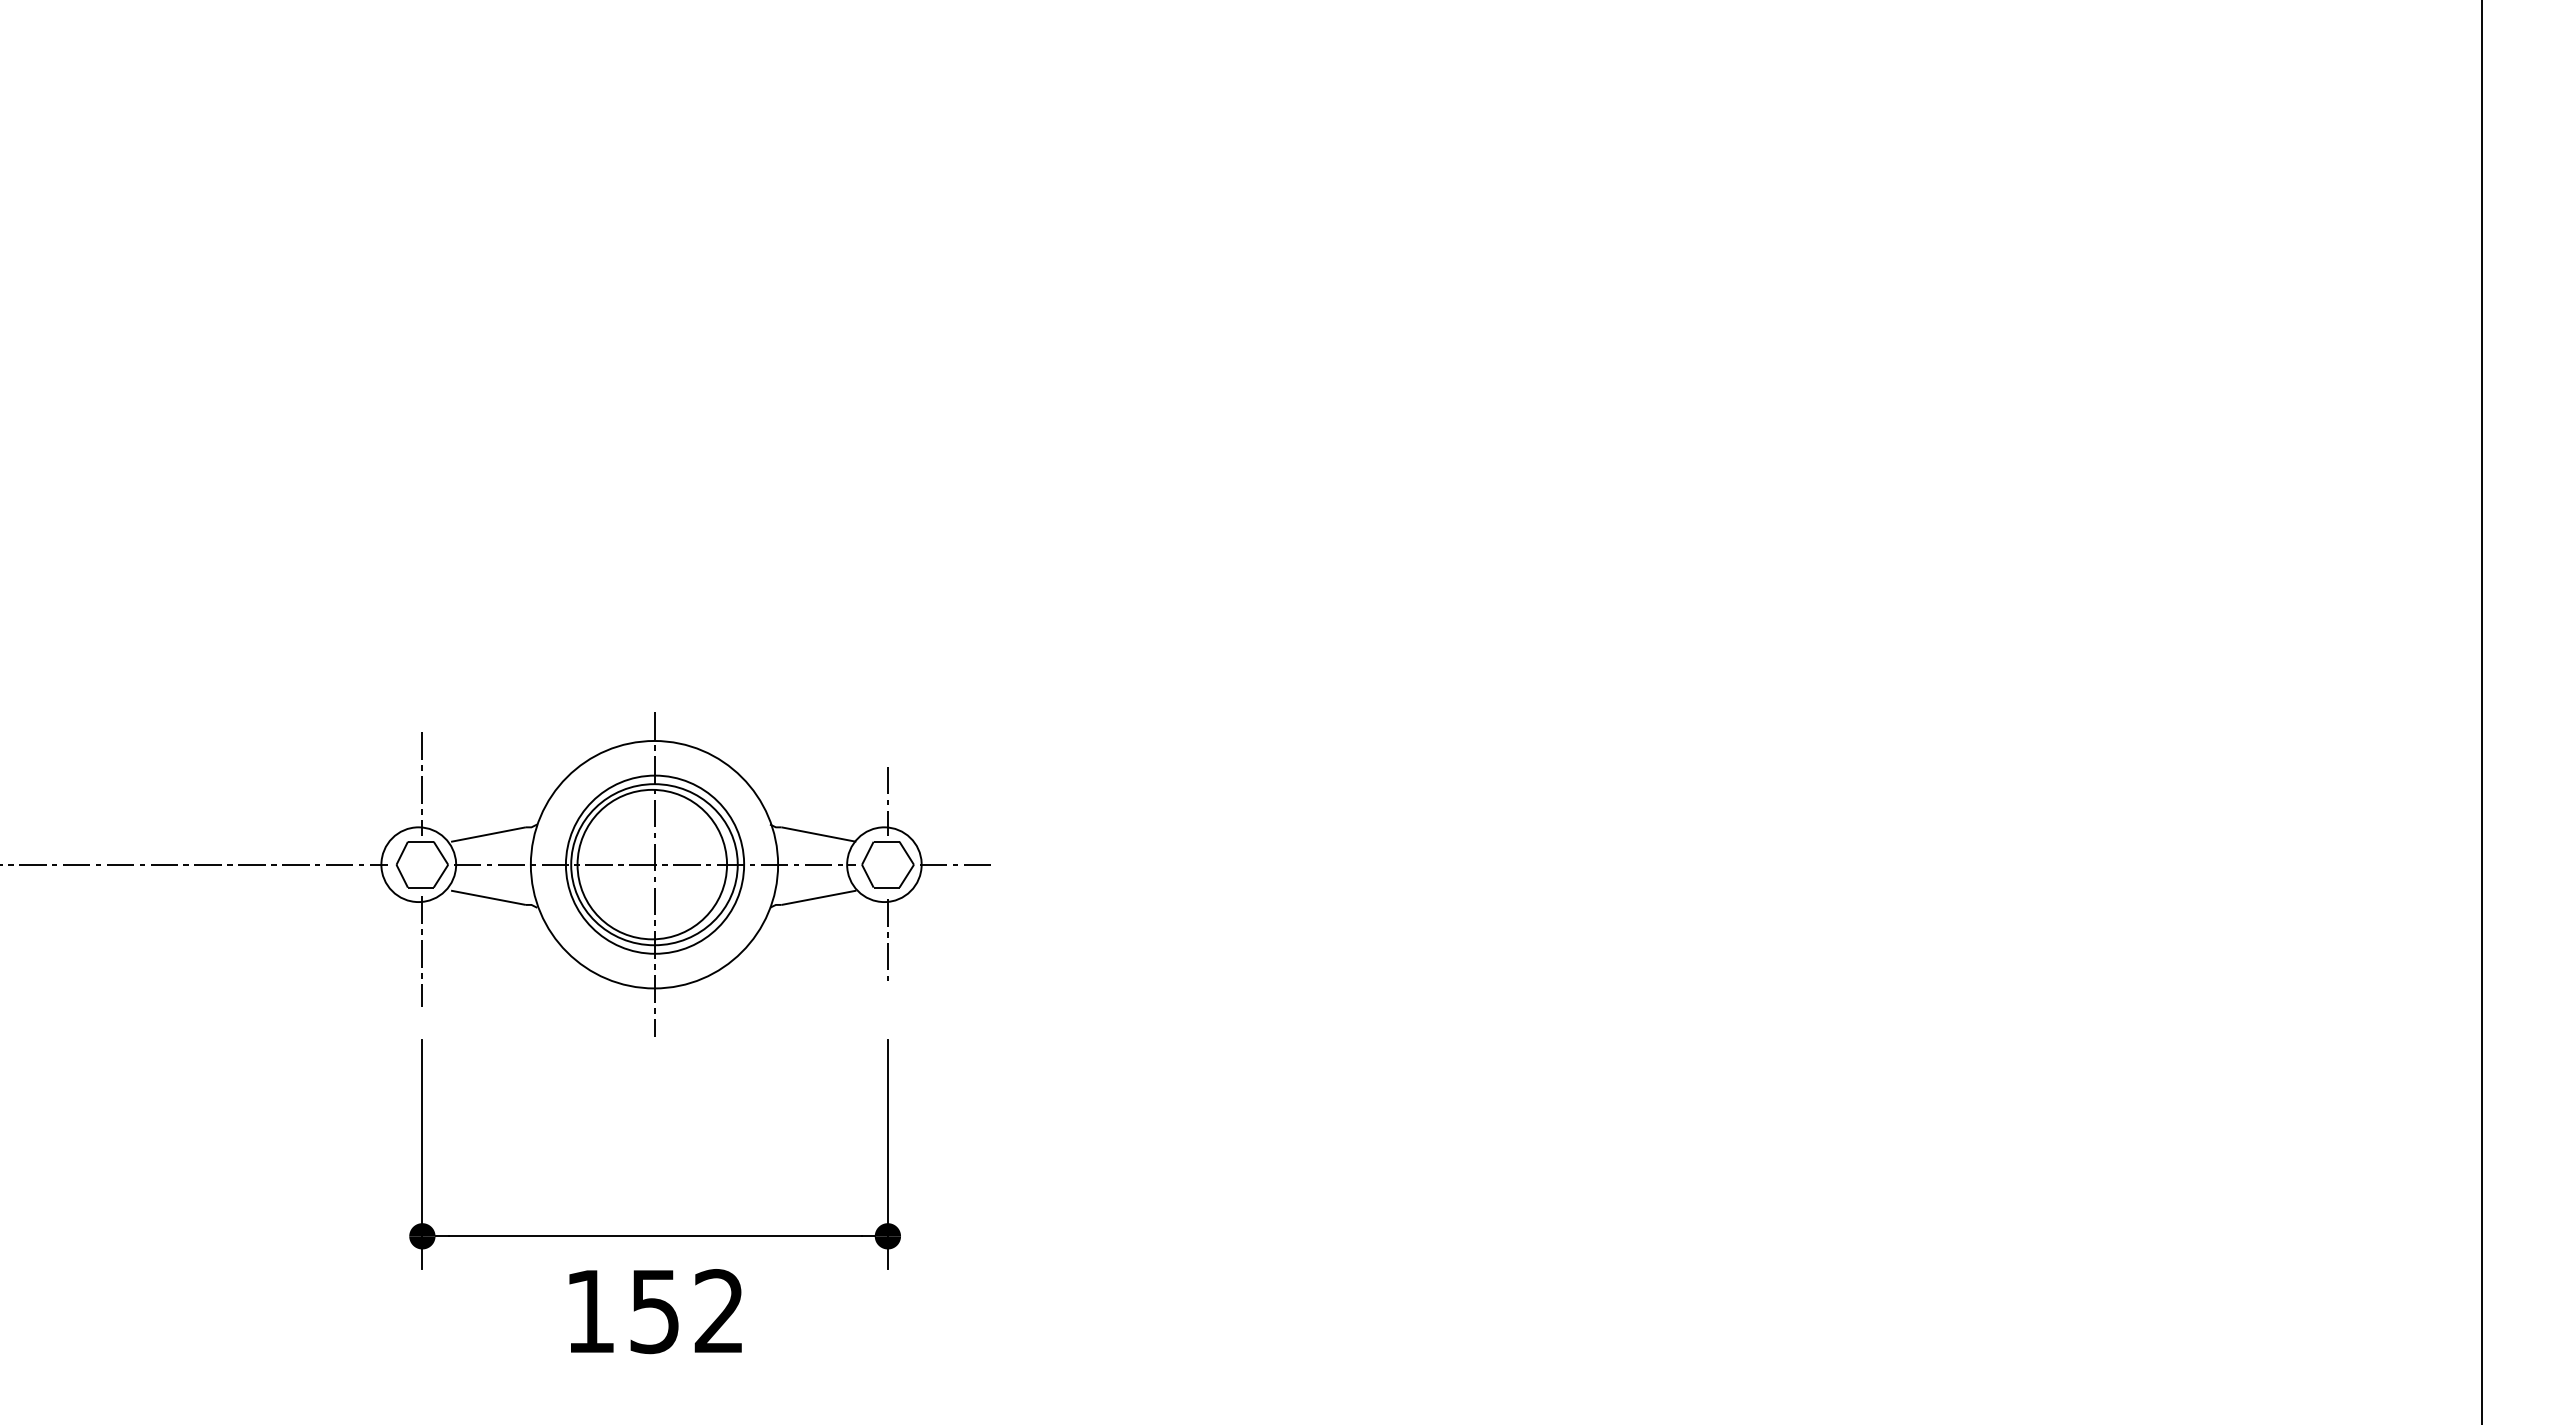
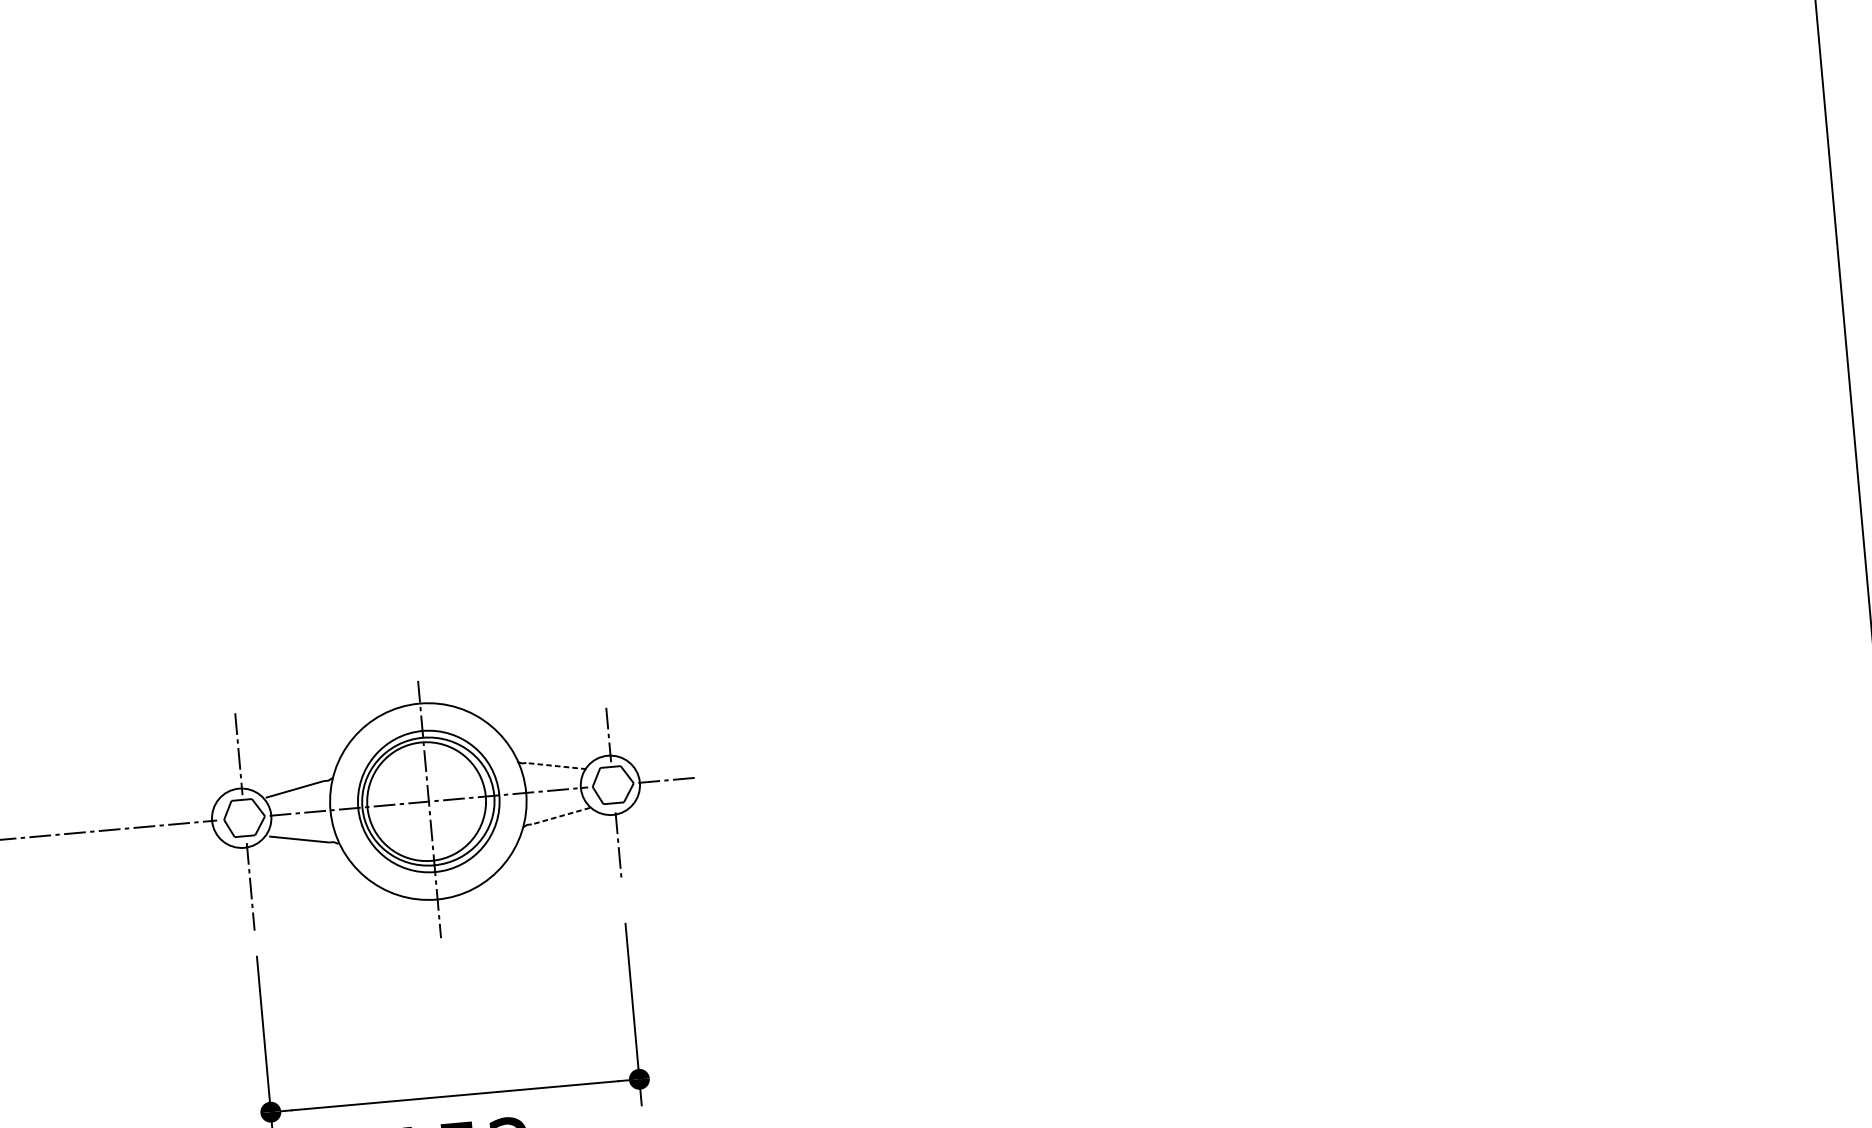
line: (818, 834) -> (556, 766), solid -> dashed
line: (818, 897) -> (560, 815), solid -> dashed

